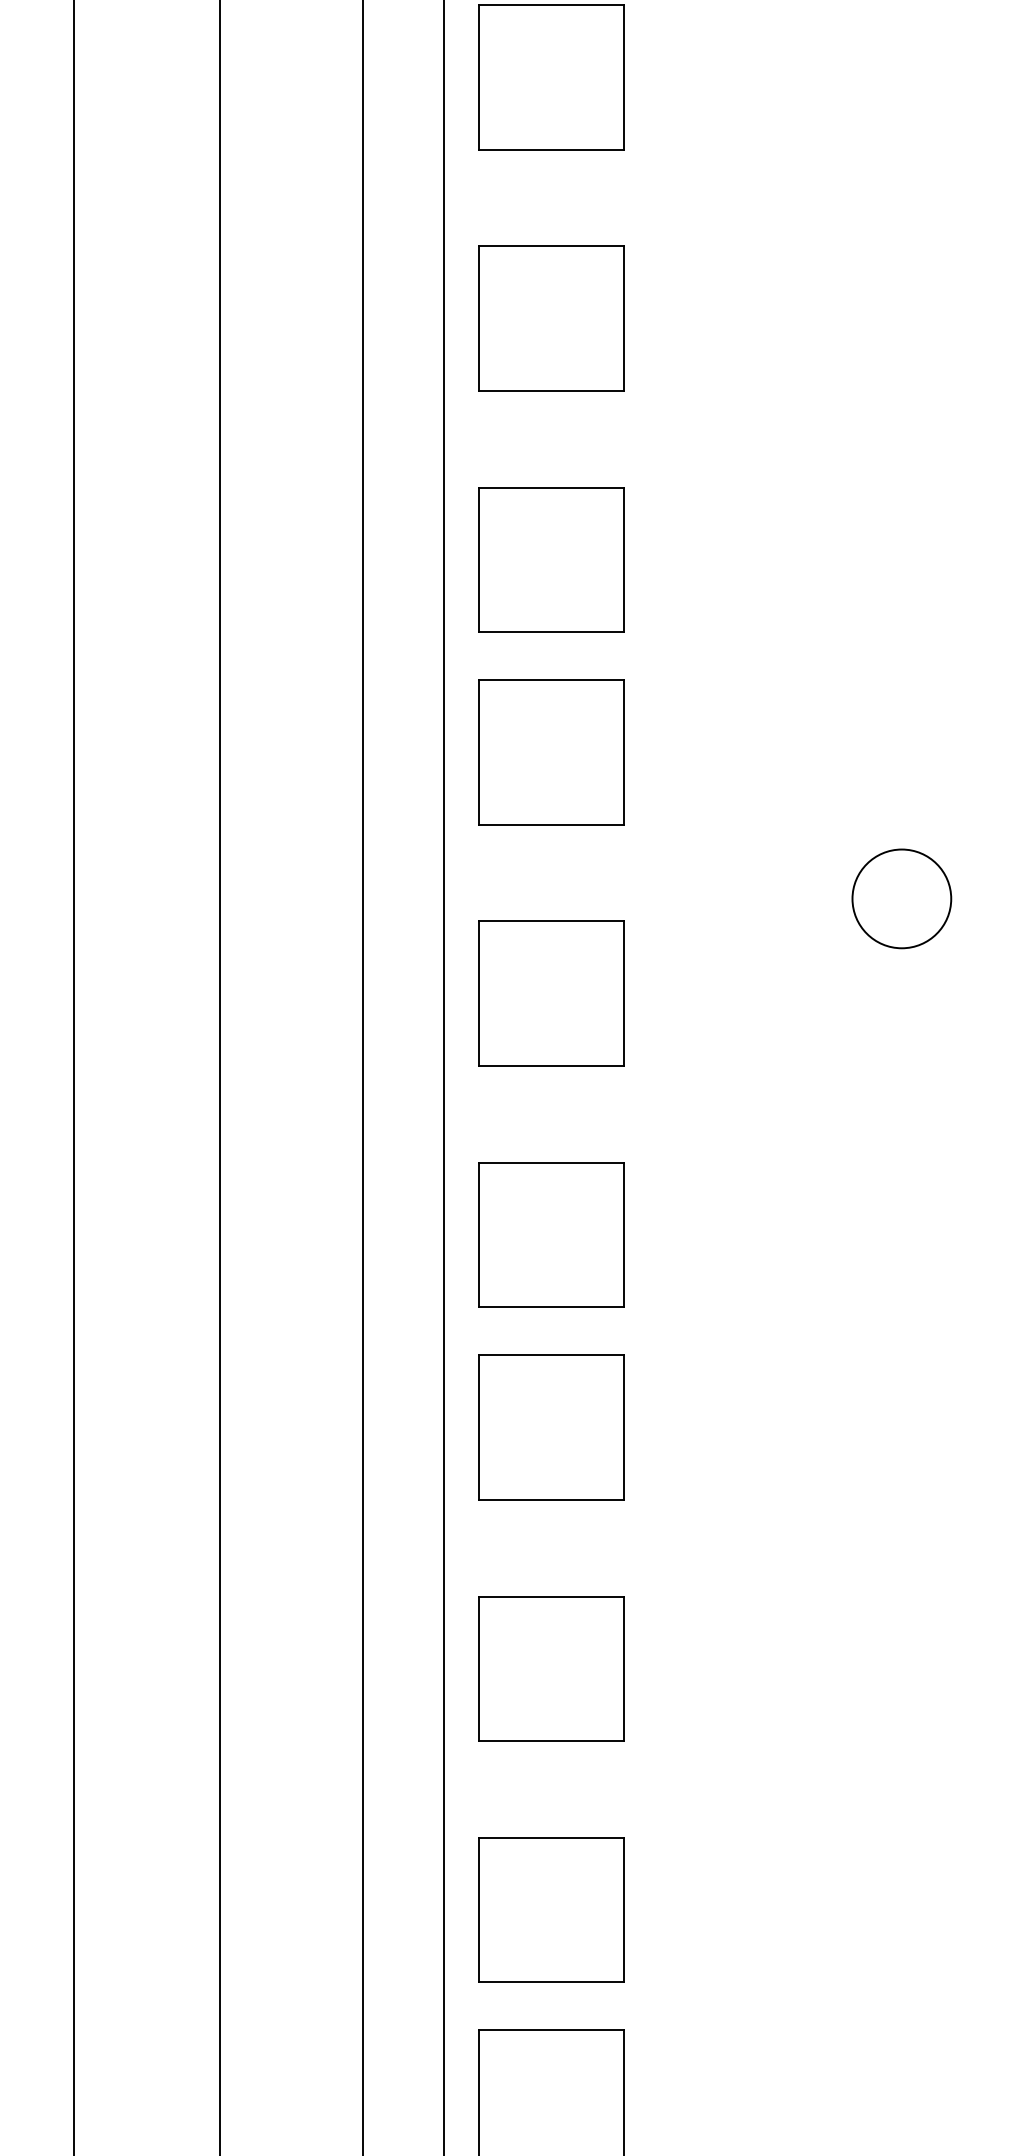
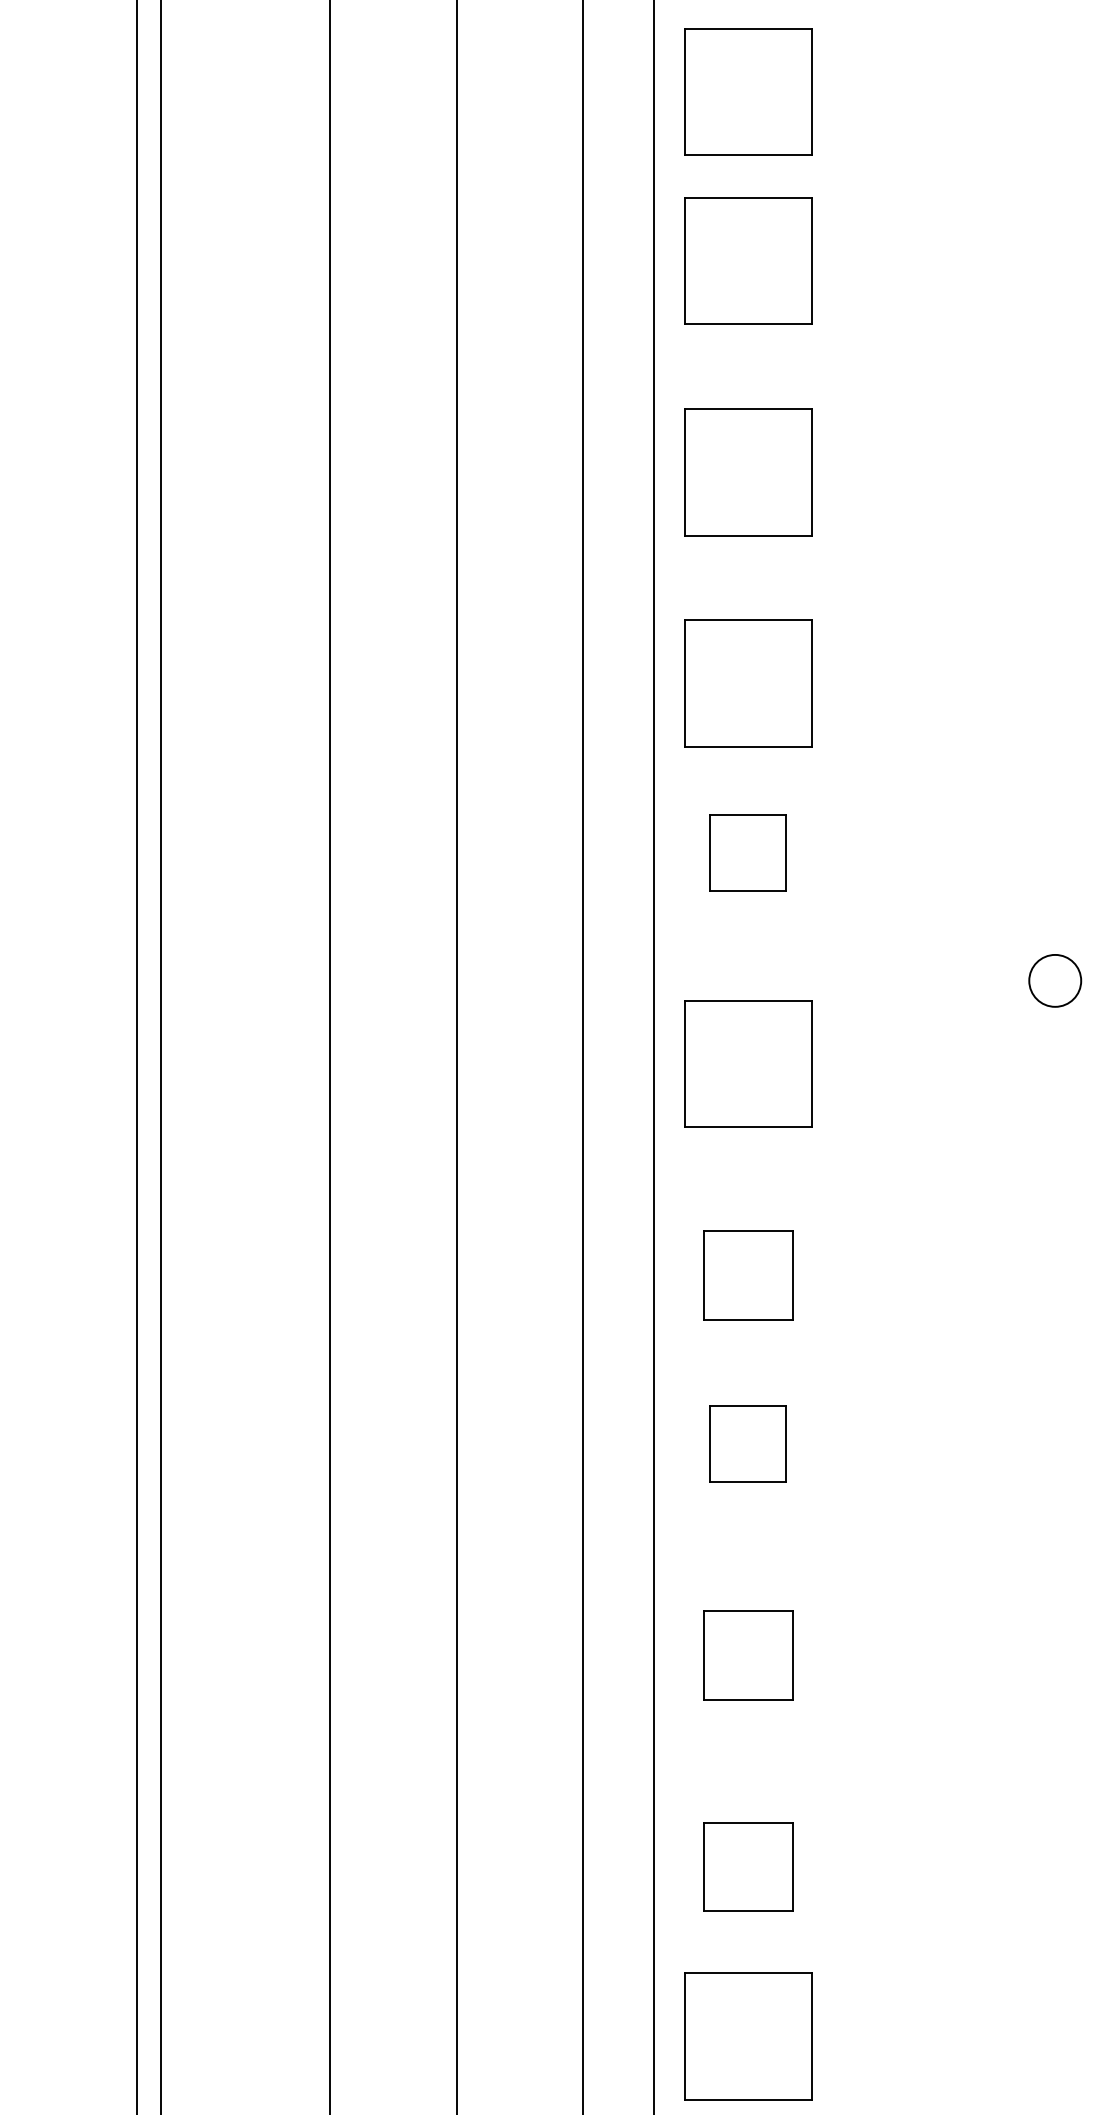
part: (551, 752) -> (748, 852), size x0.6
circle: (901, 898) -> (1054, 980), size x0.6
part: (551, 1235) -> (748, 1275), size x0.7
part: (551, 1427) -> (748, 1444), size x0.6
part: (551, 1668) -> (748, 1655), size x0.7
part: (551, 1909) -> (748, 1866), size x0.7

